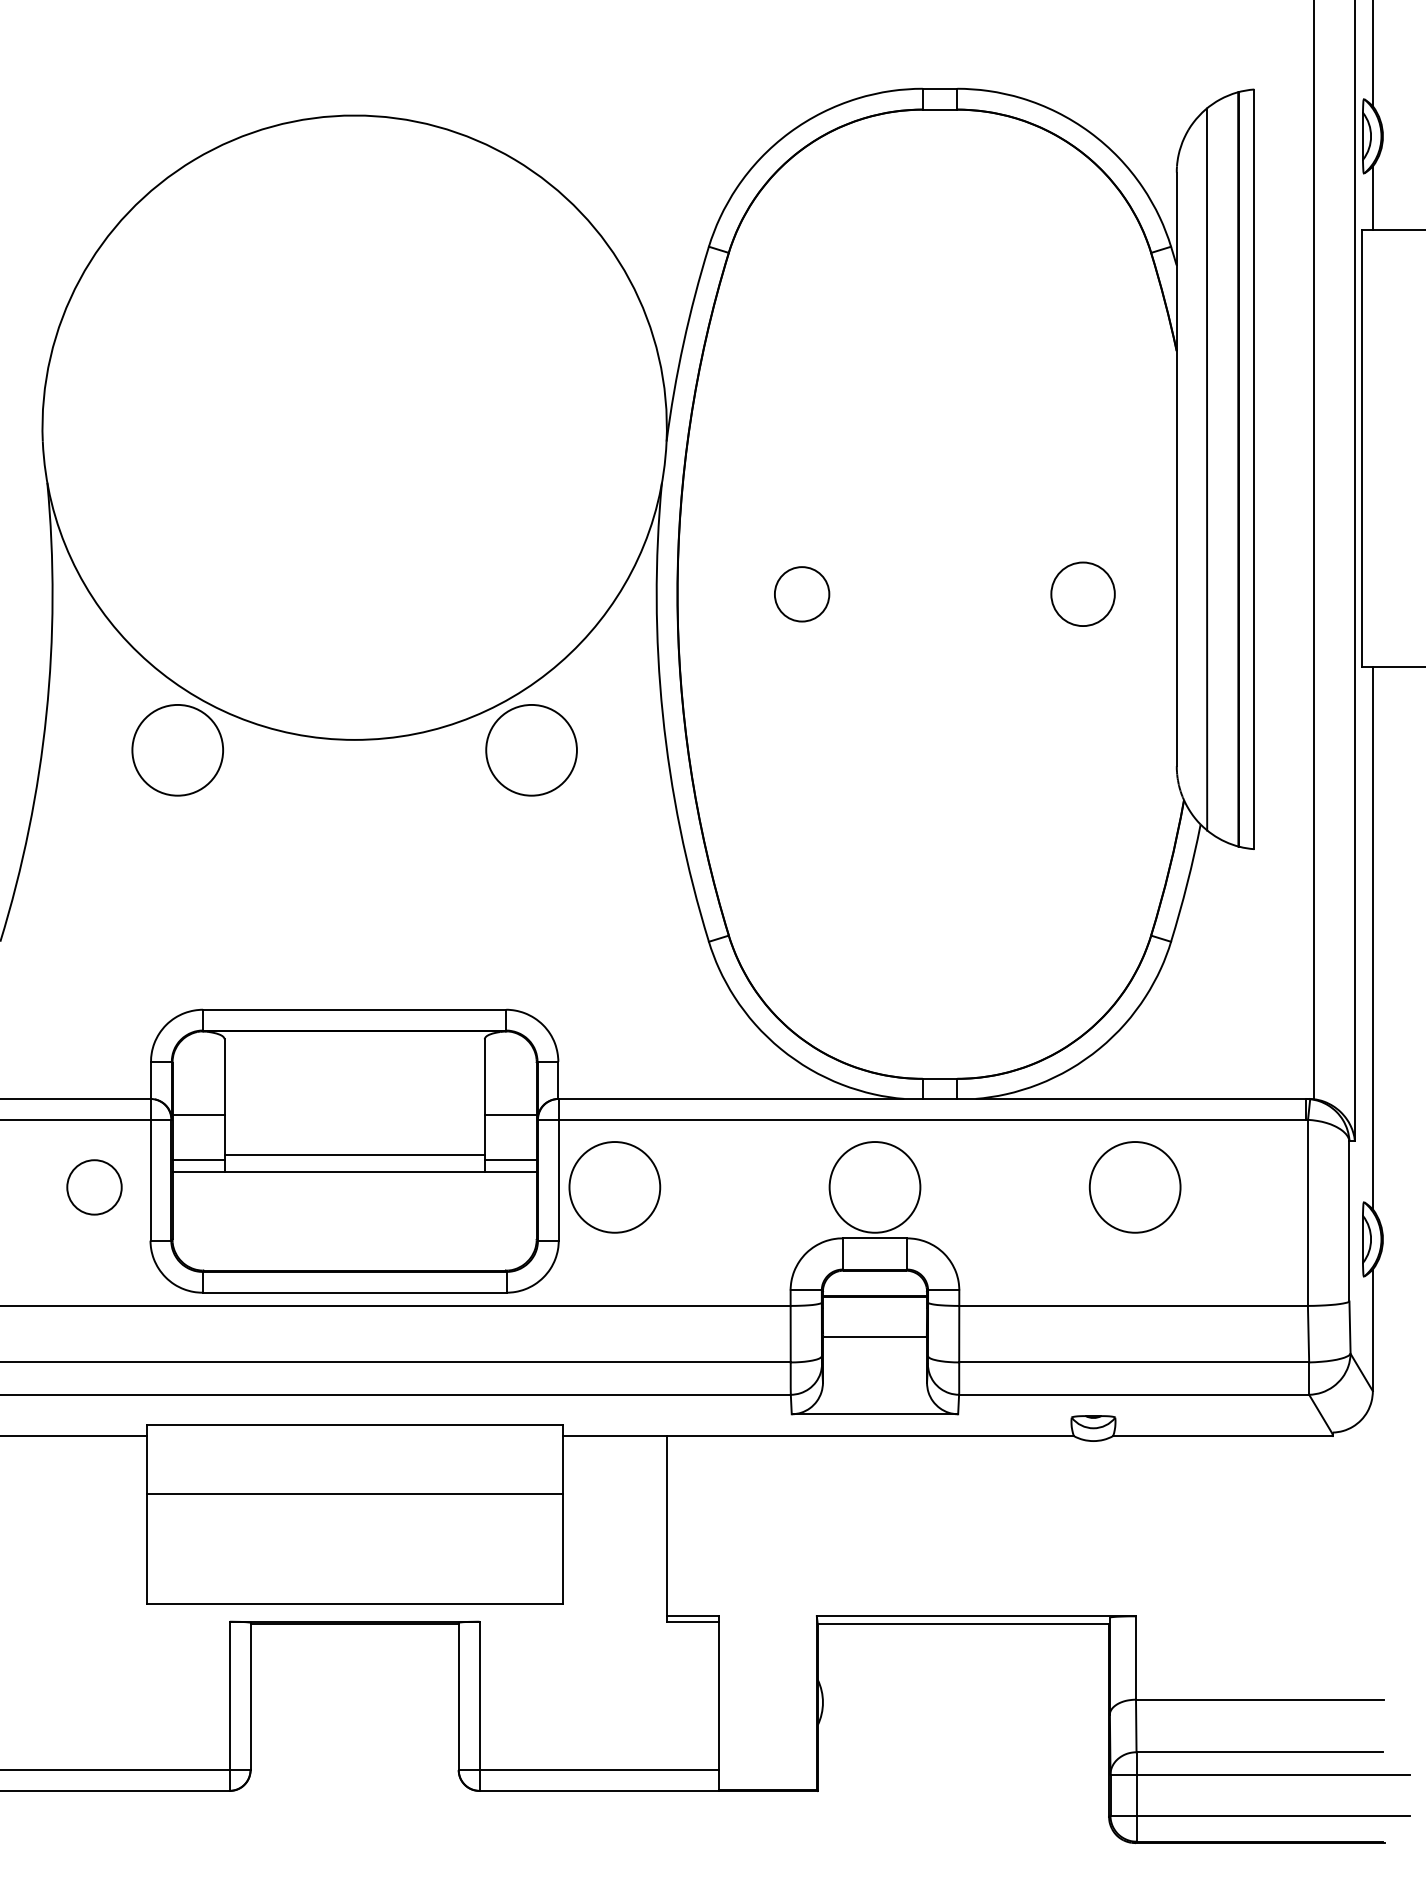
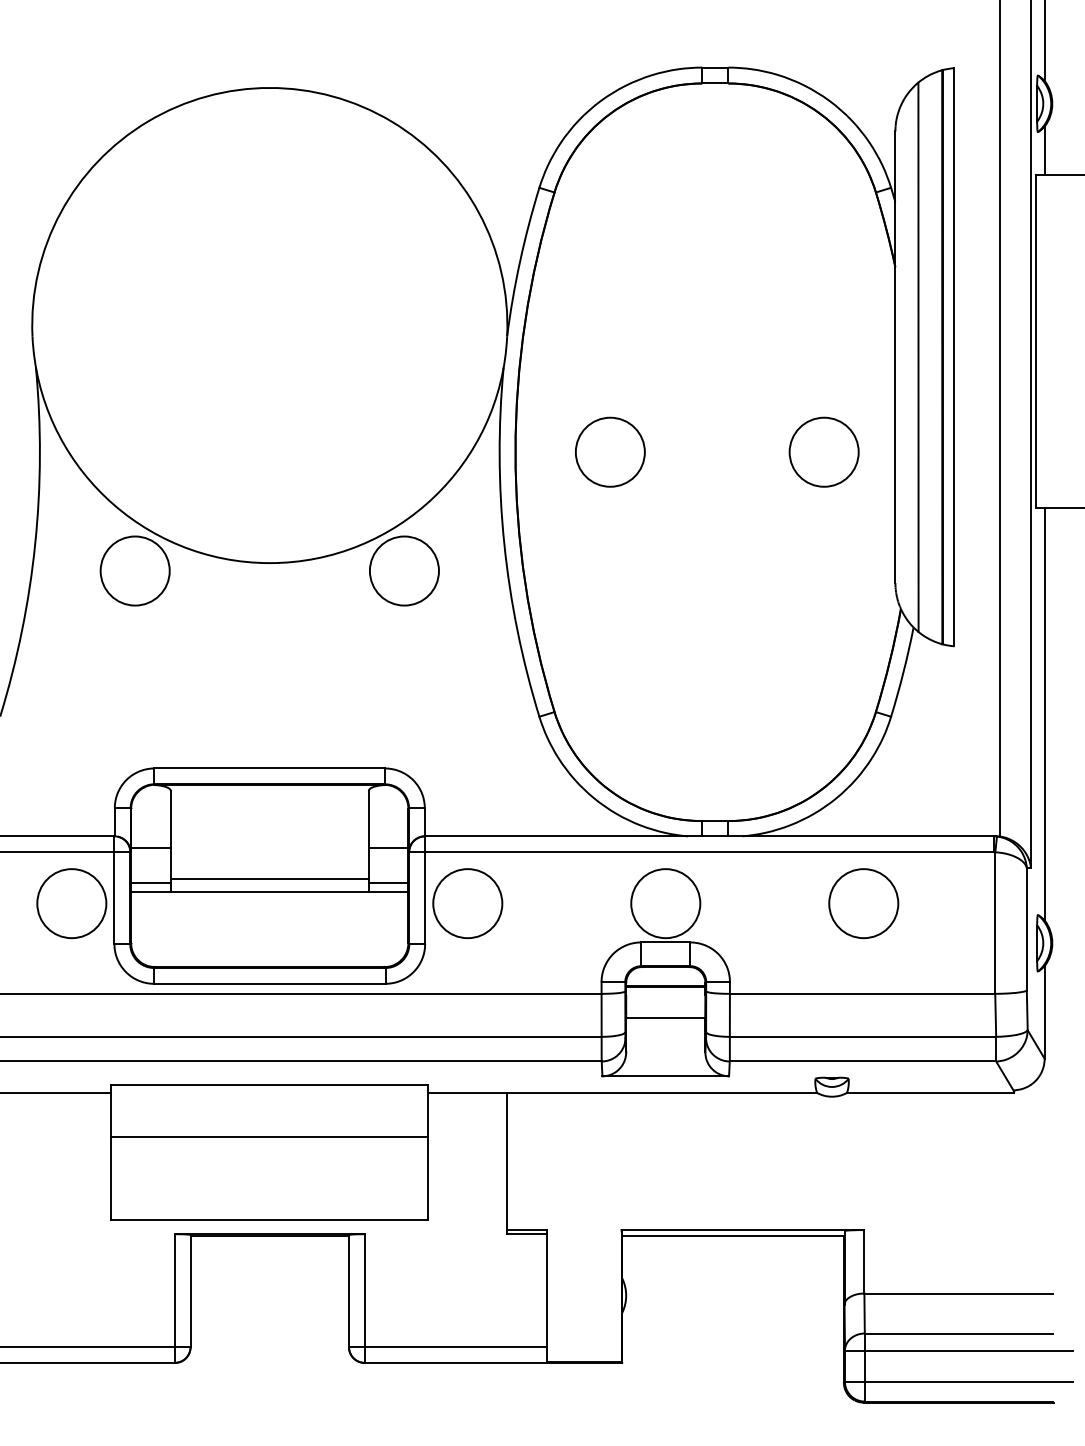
circle: (801, 594) -> (609, 452), size x1.67
circle: (1082, 594) -> (823, 452), size x1.43
circle: (94, 1187) -> (71, 903), size x1.67

